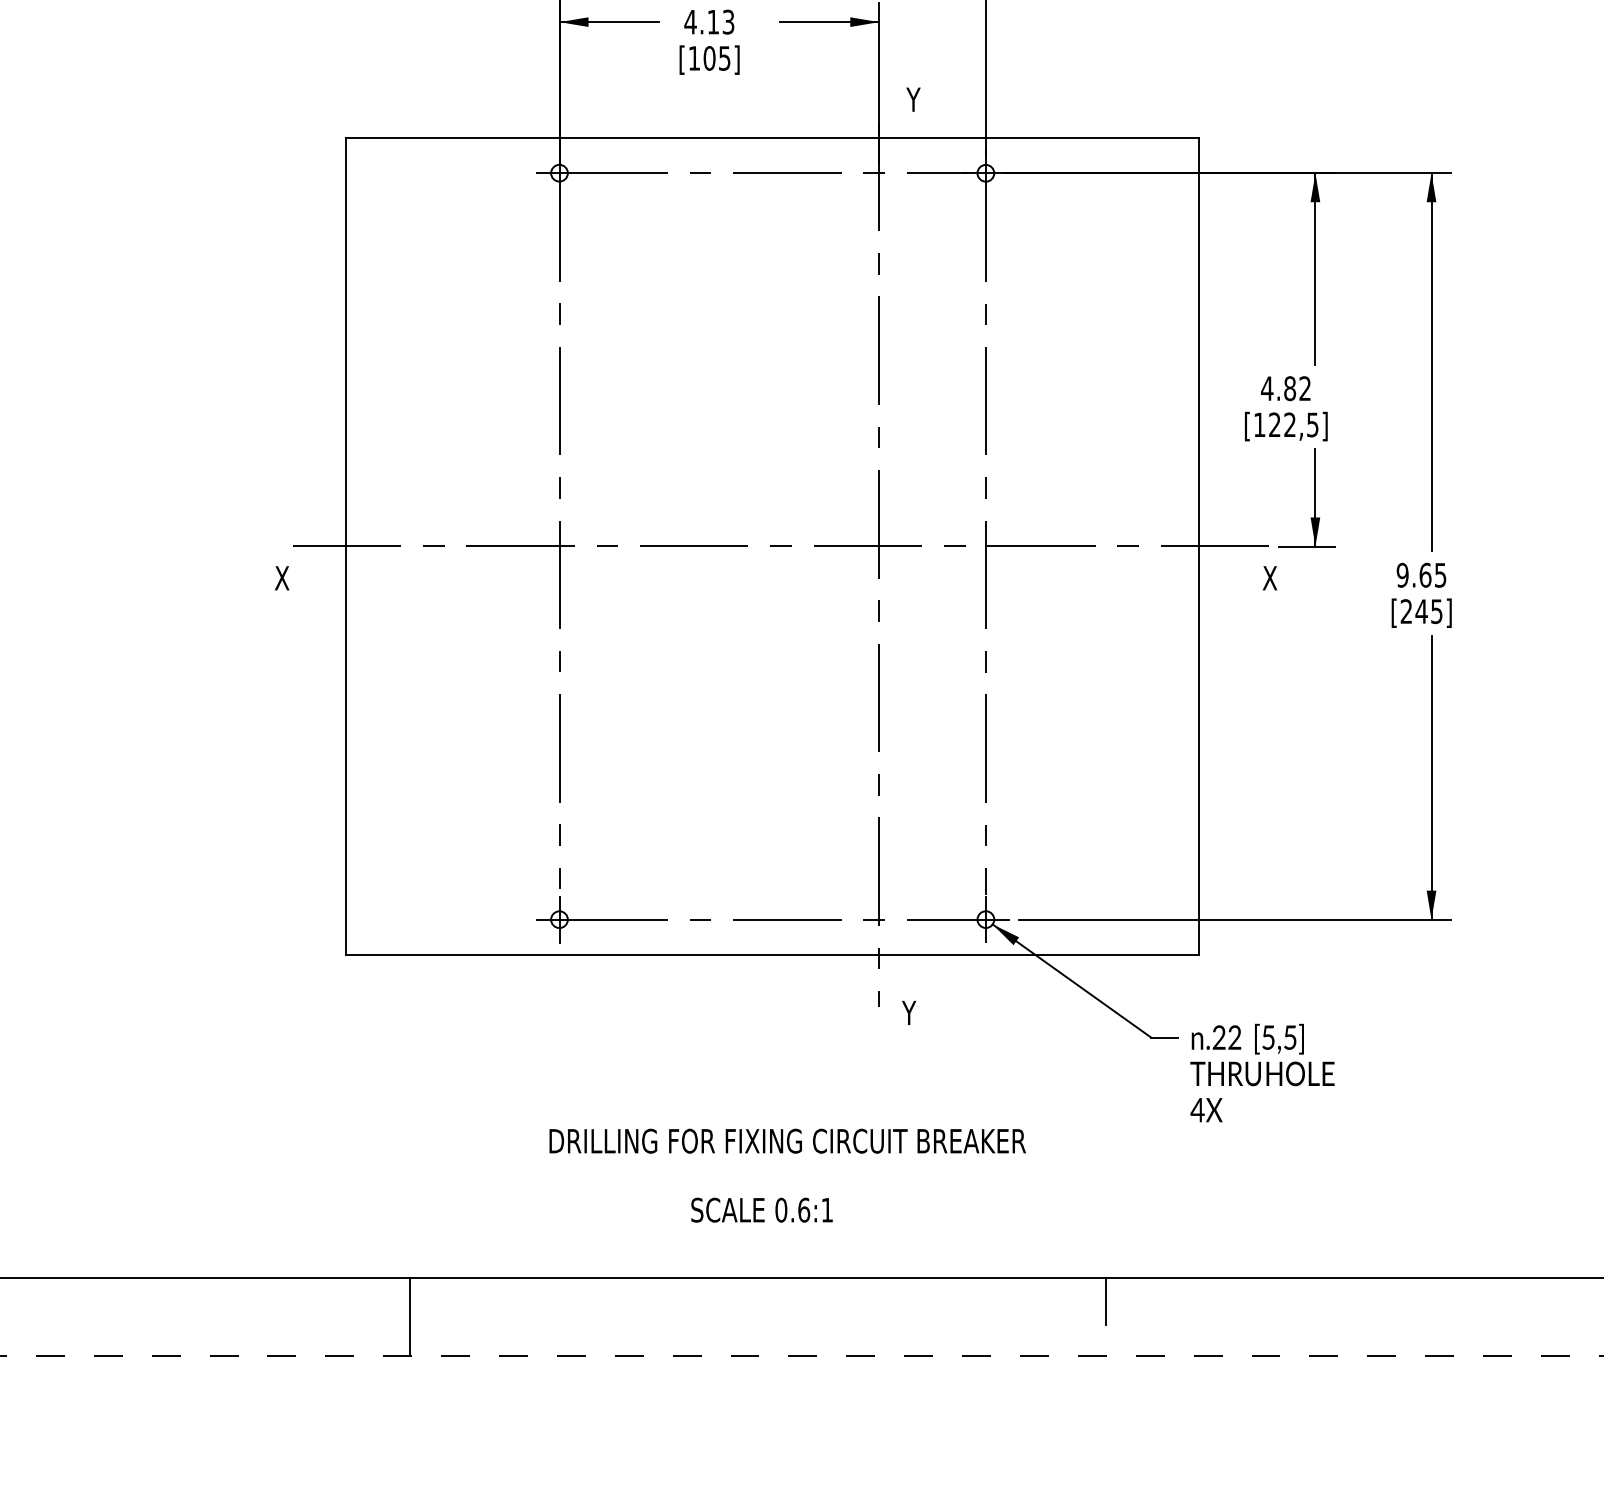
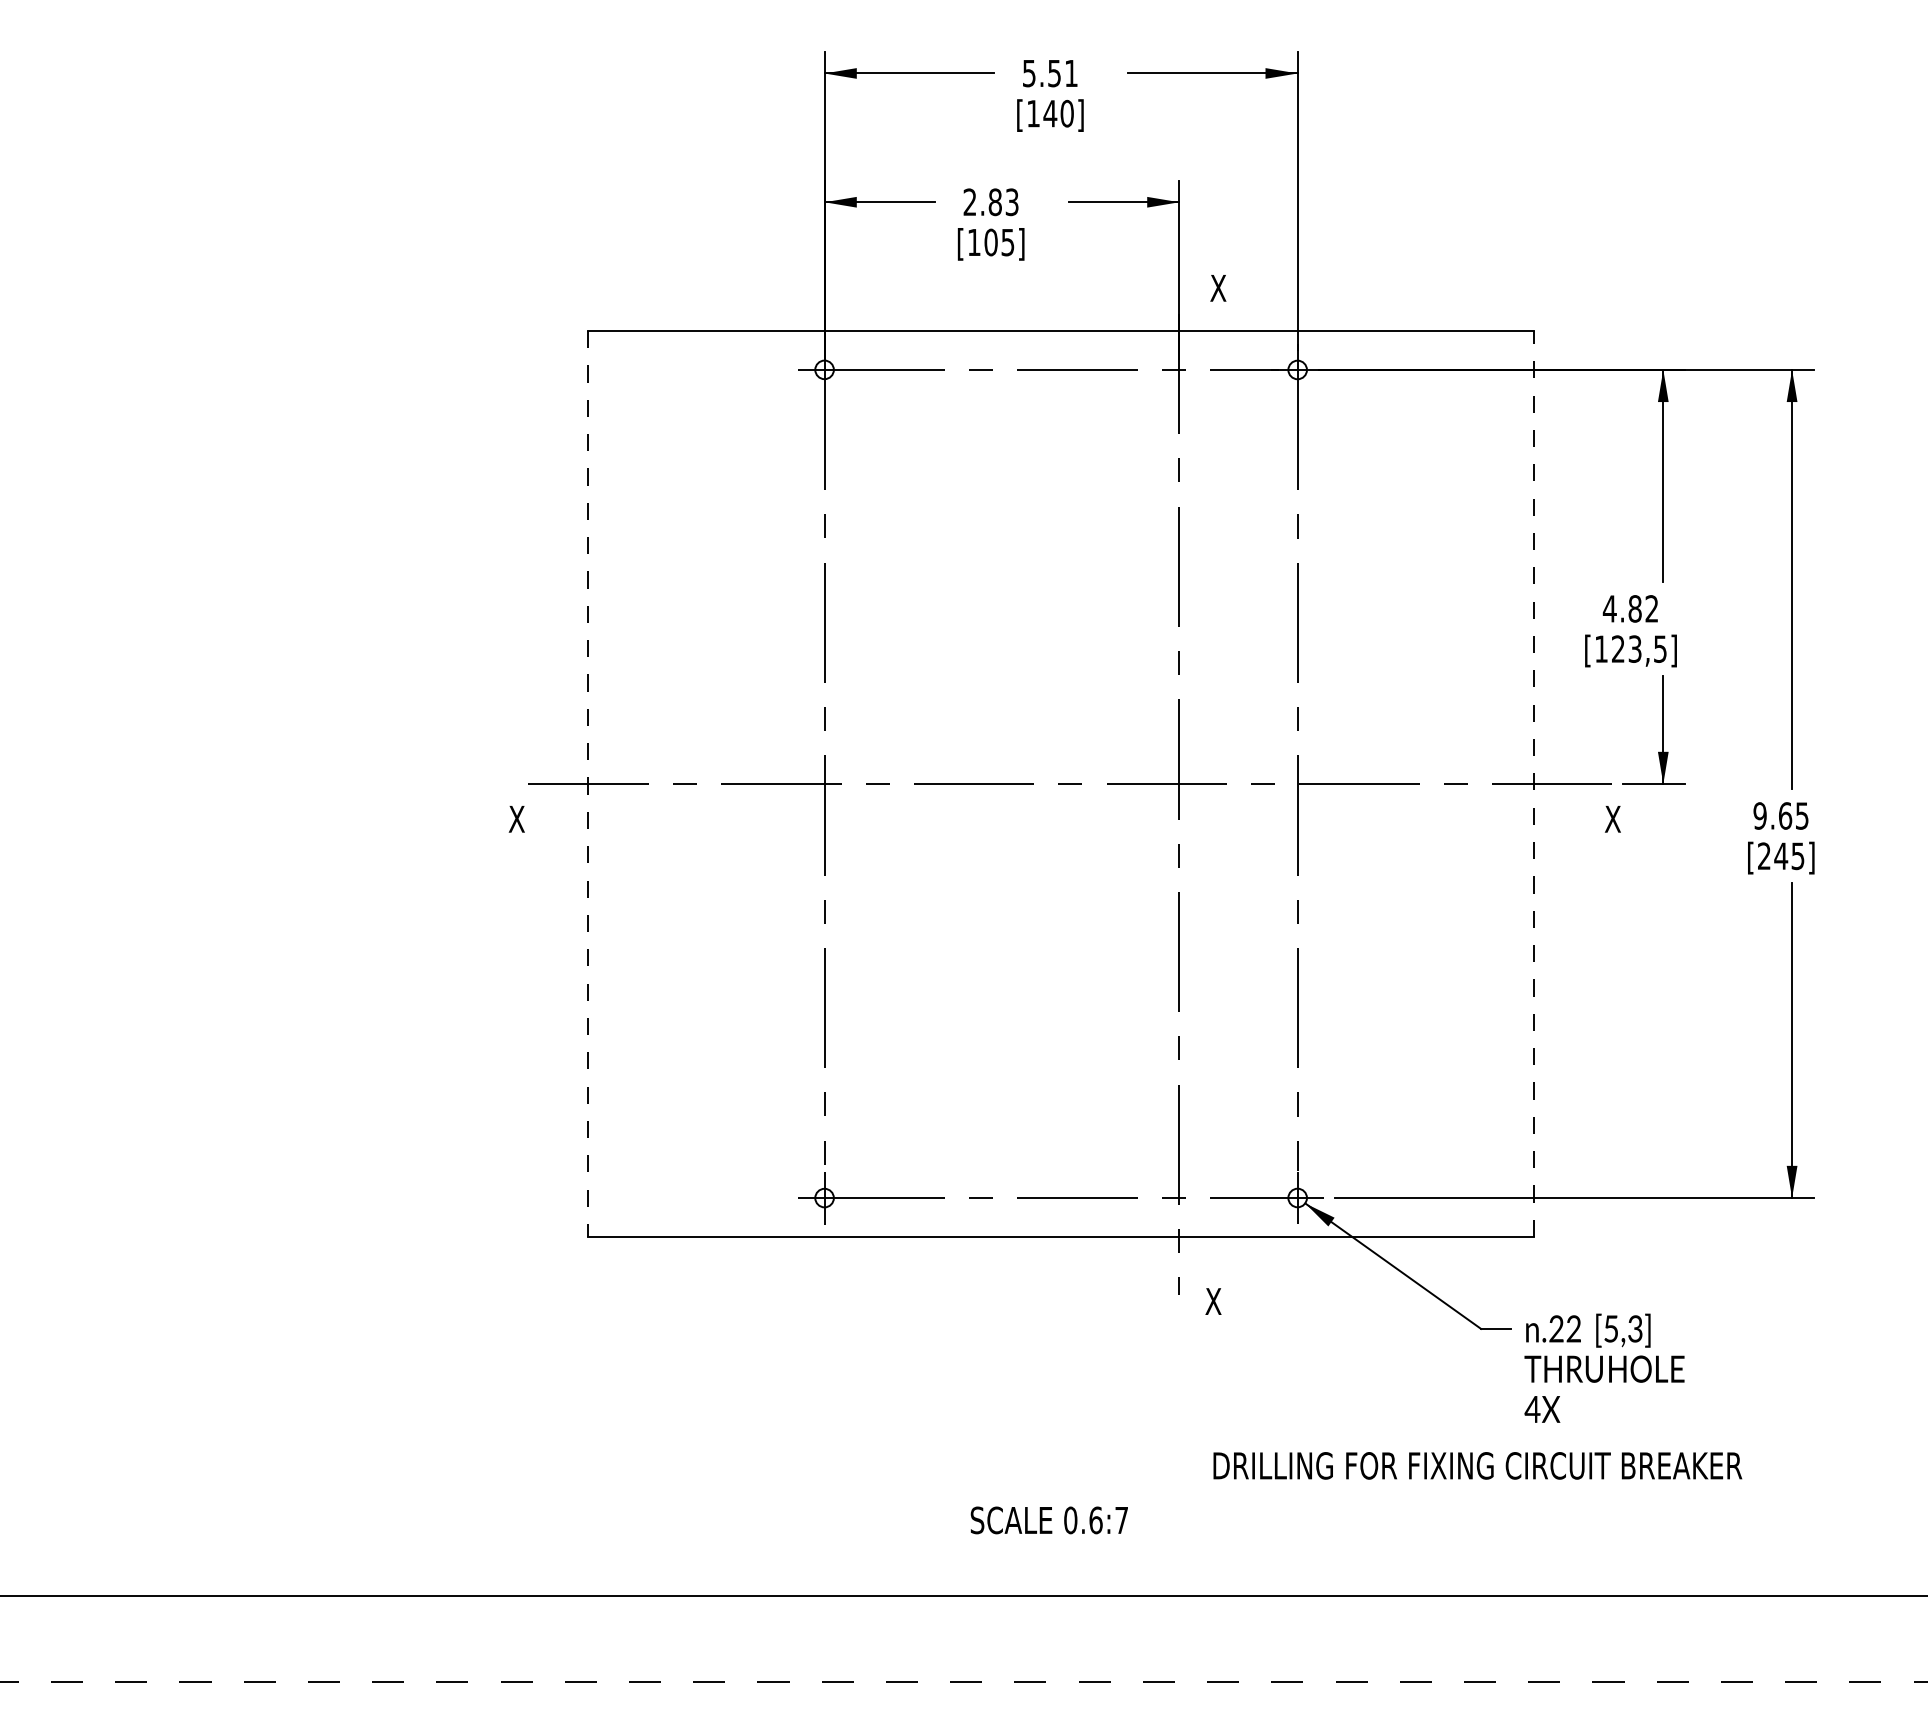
text: (701, 22) -> (982, 202), 4.13 -> 2.83
text: (913, 99) -> (1217, 288), Y -> X
text: (1289, 424) -> (1634, 648), [122,5] -> [123,5]
line: (345, 546) -> (587, 783), solid -> dashed
line: (1199, 546) -> (1534, 783), solid -> dashed
text: (909, 1012) -> (1212, 1301), Y -> X
text: (1290, 1037) -> (1635, 1328), [5,5] -> [5,3]
text: (787, 1140) -> (1477, 1465), moved
text: (827, 1210) -> (1121, 1520), 0.6:1 -> 0.6:7
line: (1105, 1301) -> (1430, 1621), removed
line: (409, 1316) -> (658, 1638), removed

